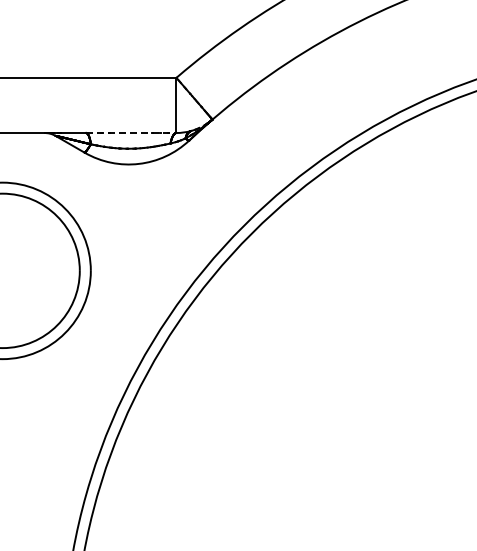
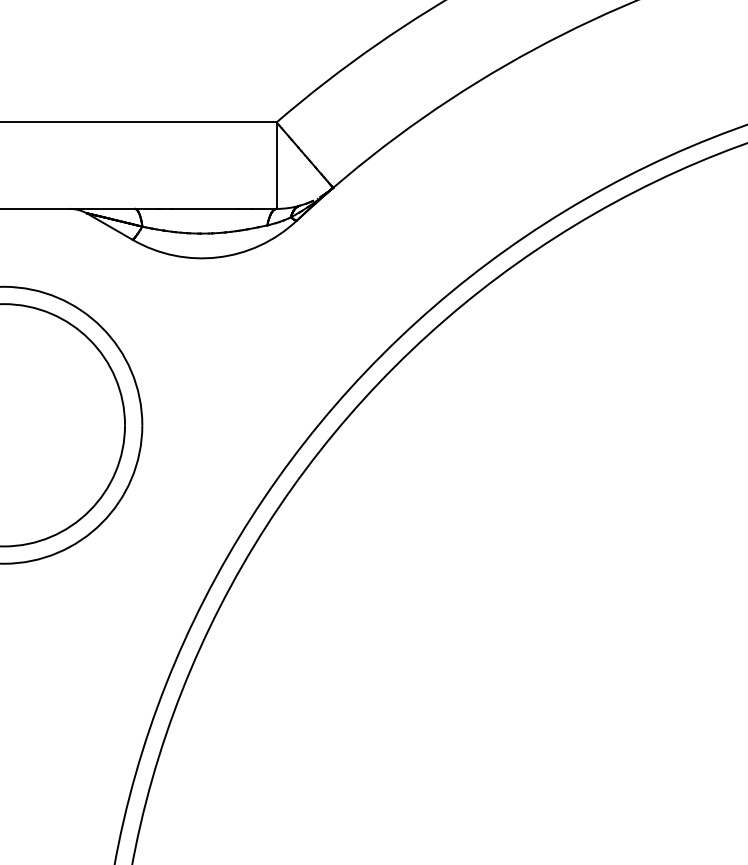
line: (131, 133) -> (206, 209), dashed -> solid

